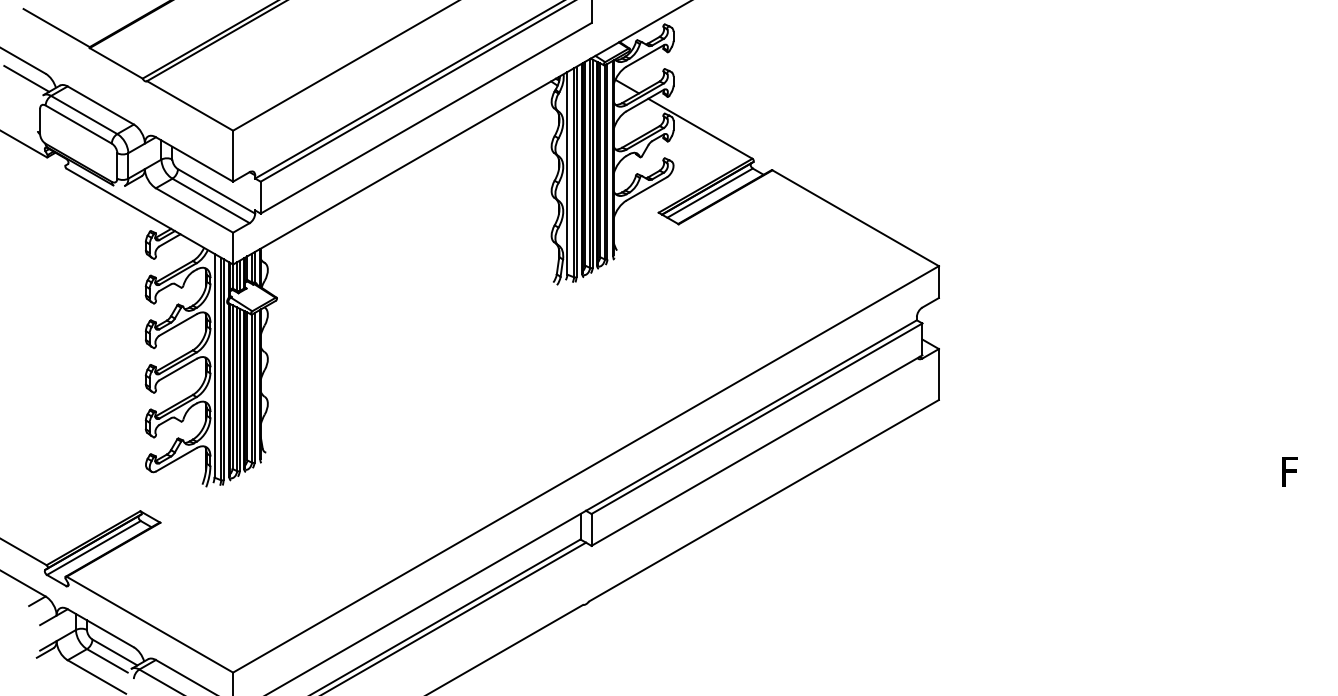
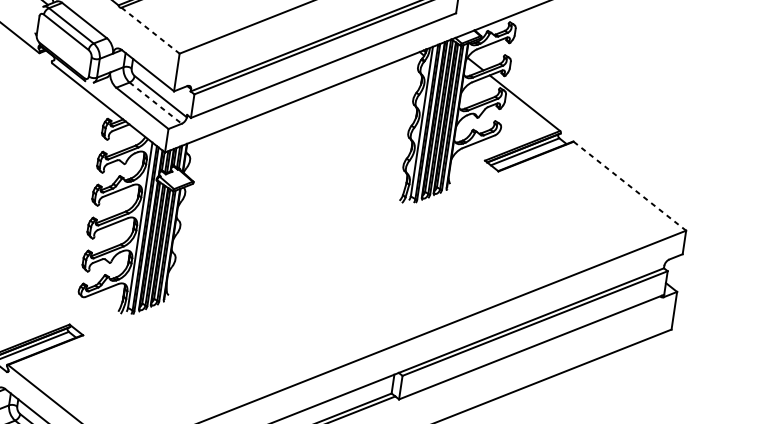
line: (190, 105) -> (150, 30), solid -> dashed
line: (211, 200) -> (156, 102), solid -> dashed
line: (856, 218) -> (630, 186), solid -> dashed

